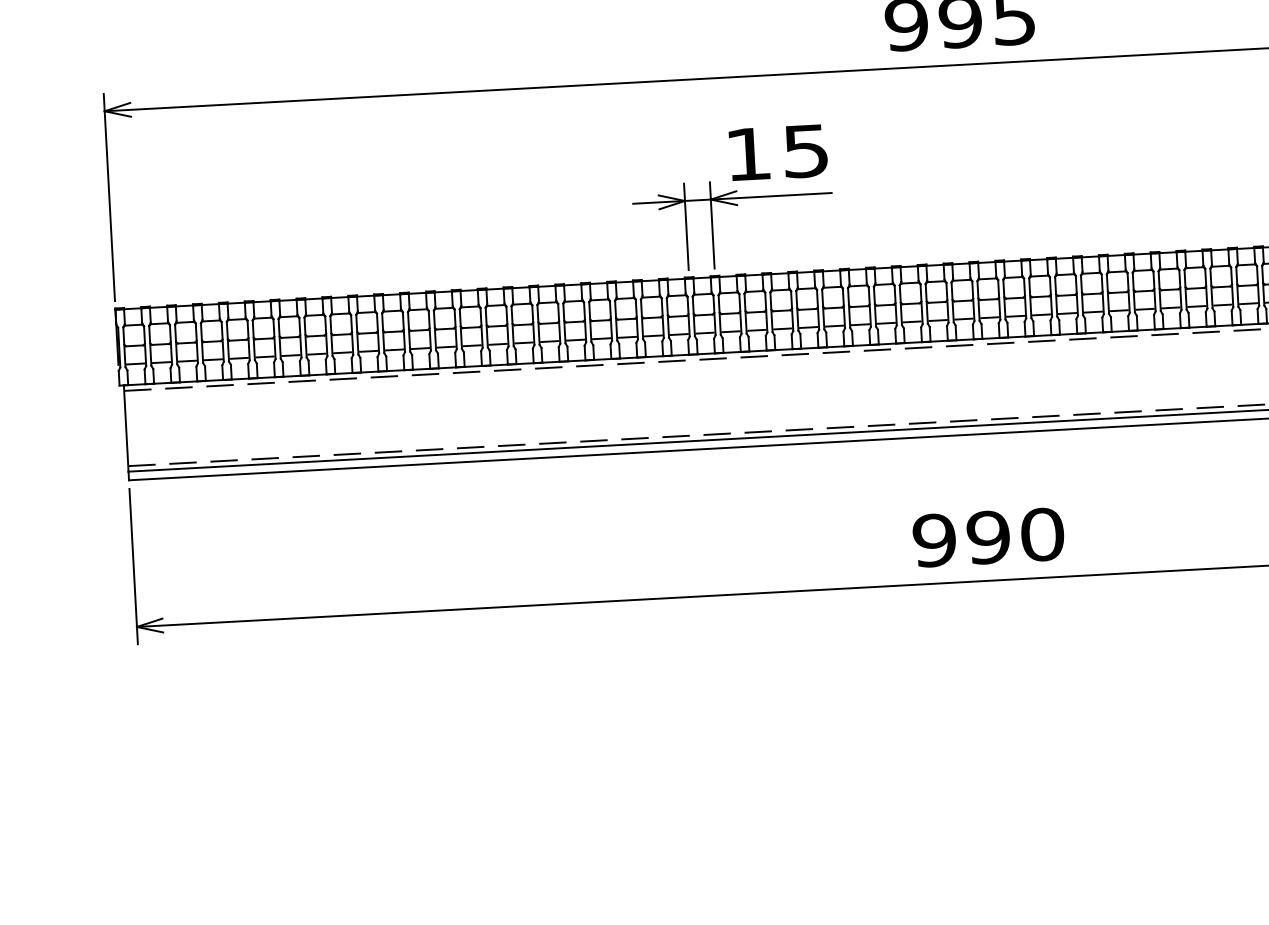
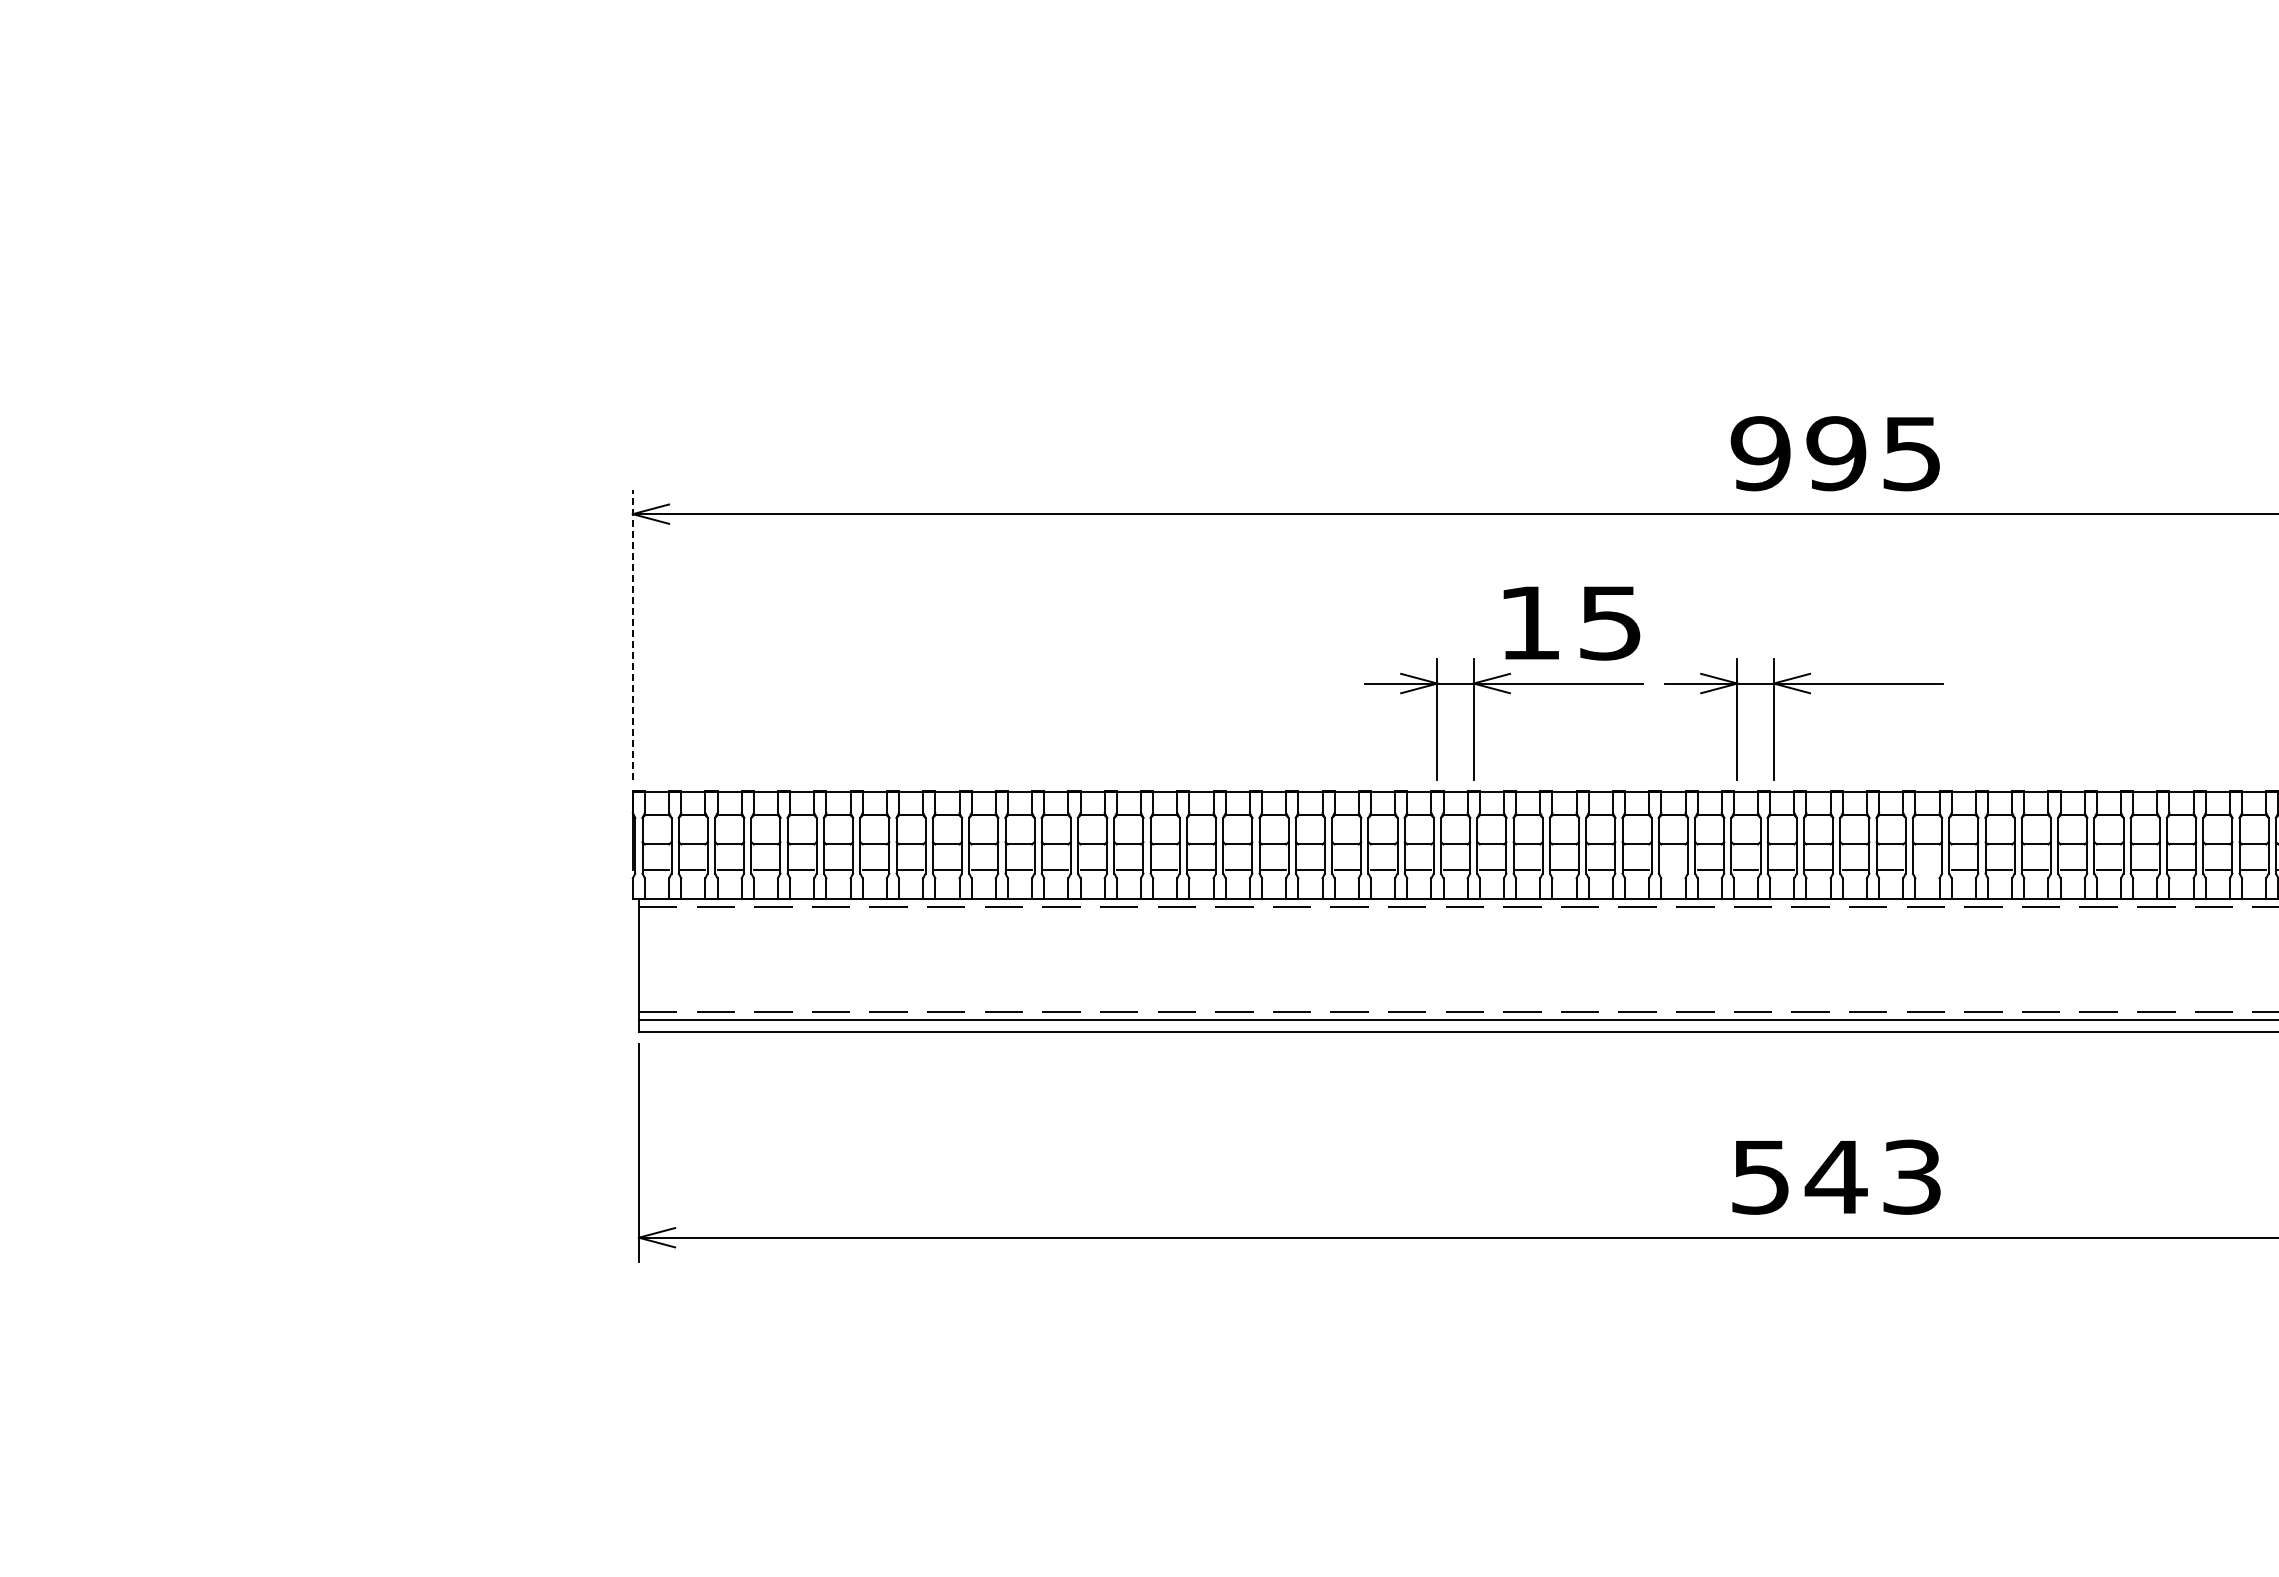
part: (951, 194) -> (1810, 694), added
line: (109, 197) -> (632, 634), solid -> dashed
line: (1041, 314) -> (1927, 869), removed
line: (860, 324) -> (1673, 869), removed
text: (988, 537) -> (1836, 1176), 990 -> 543

